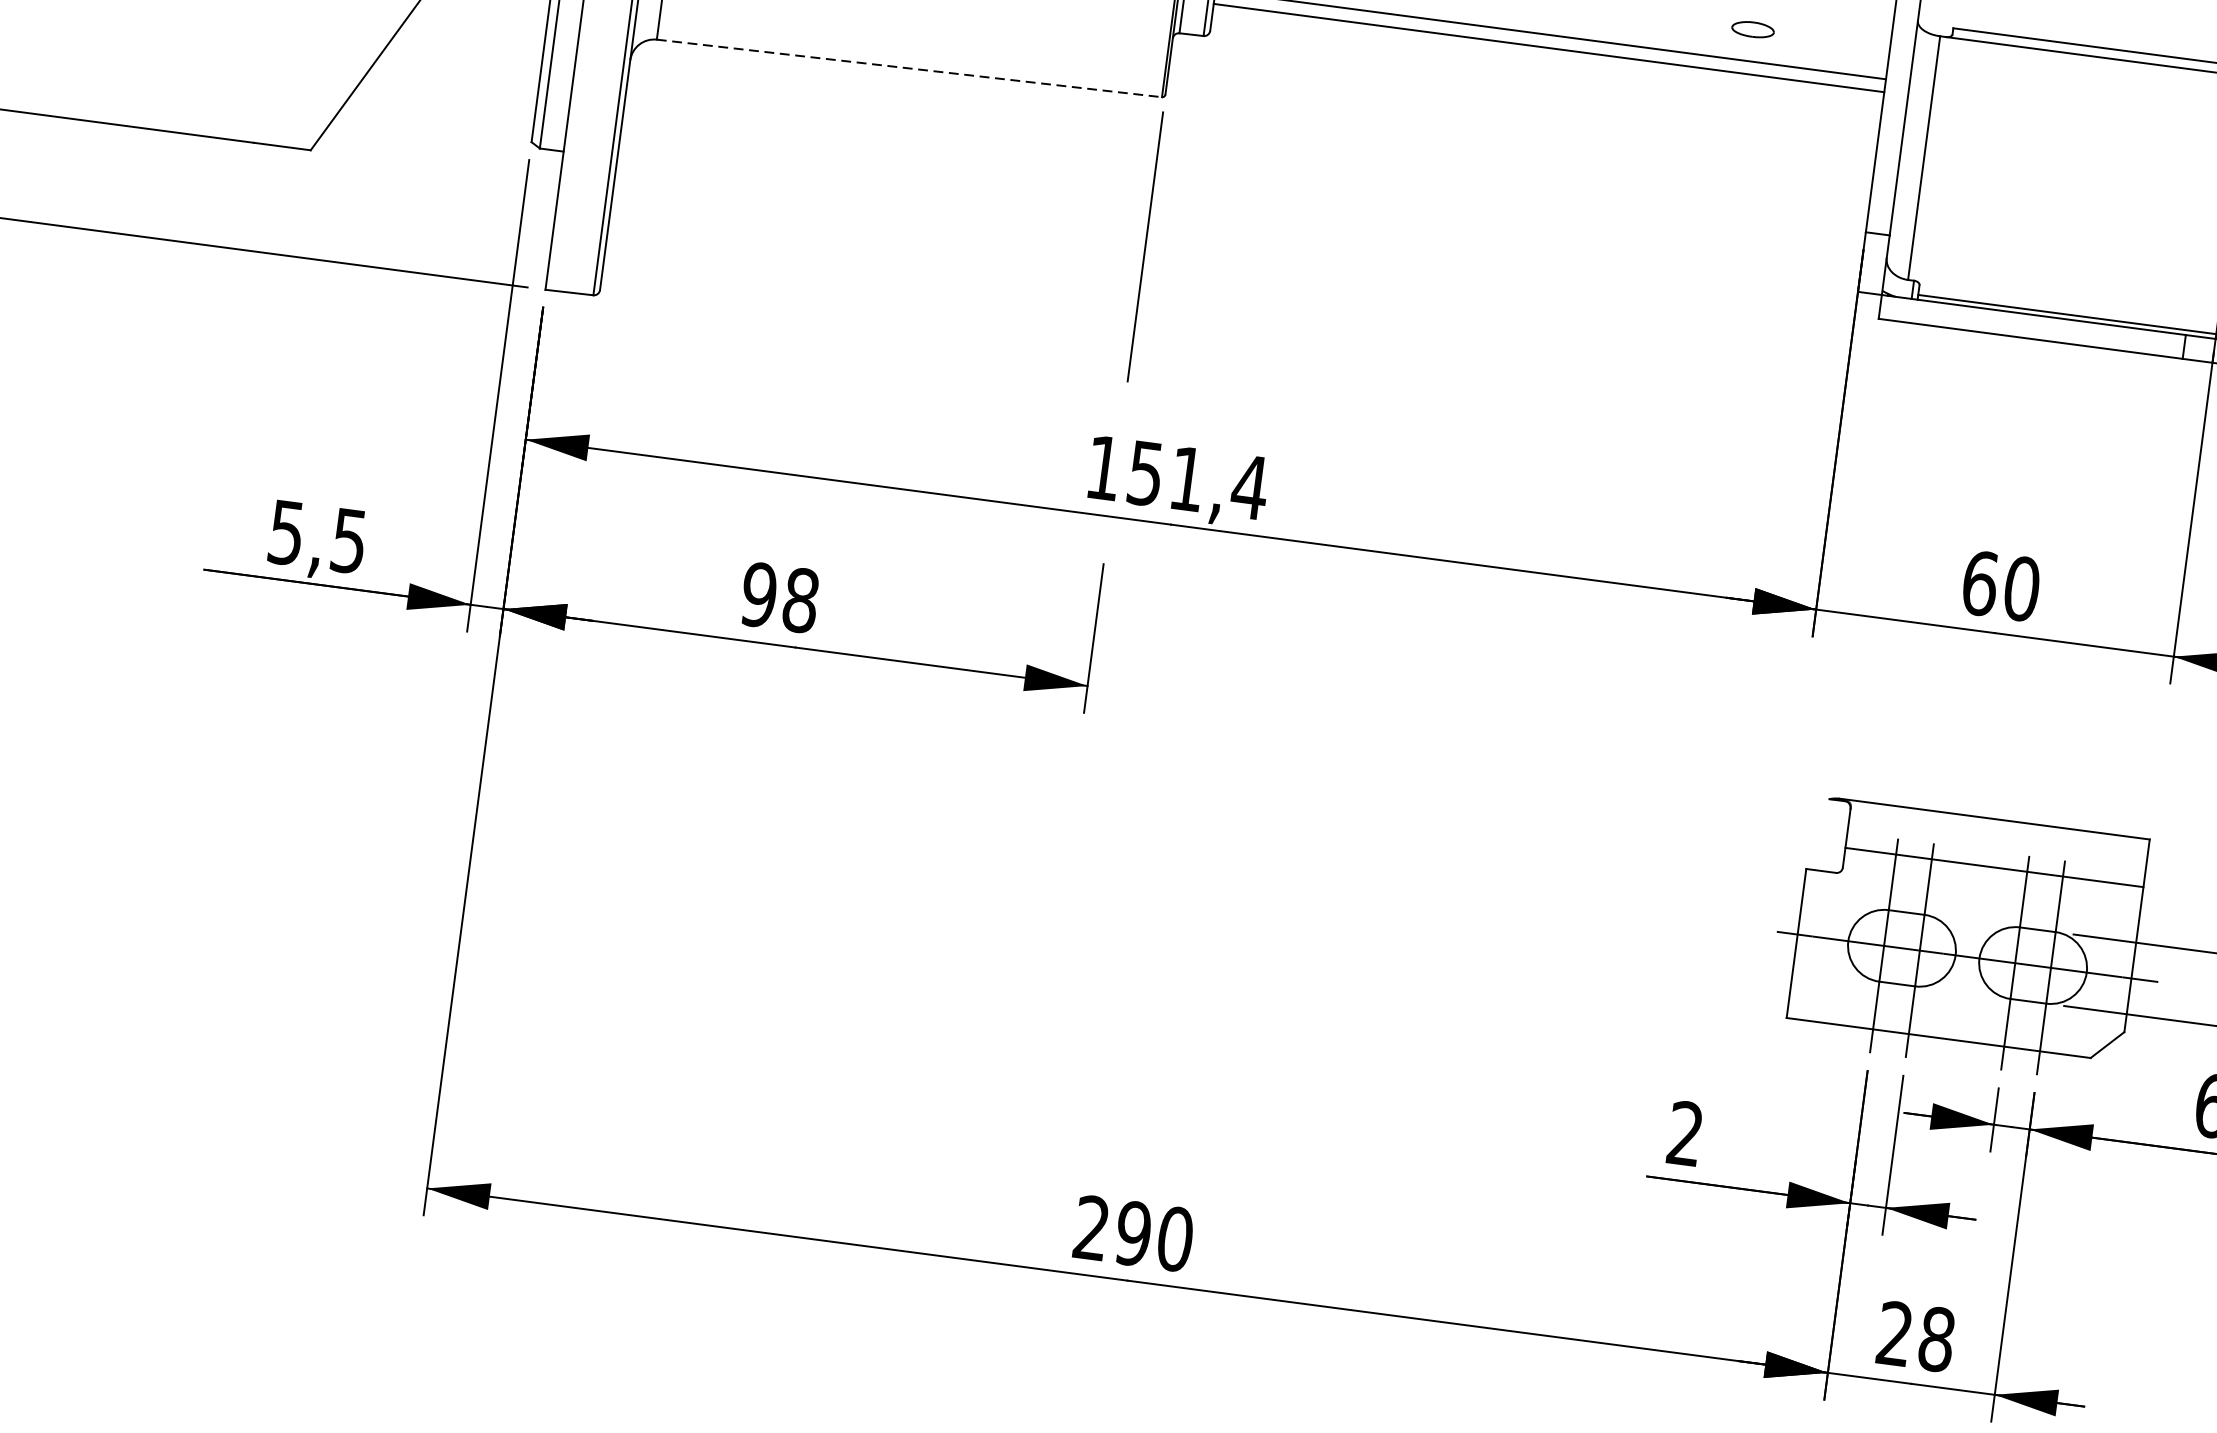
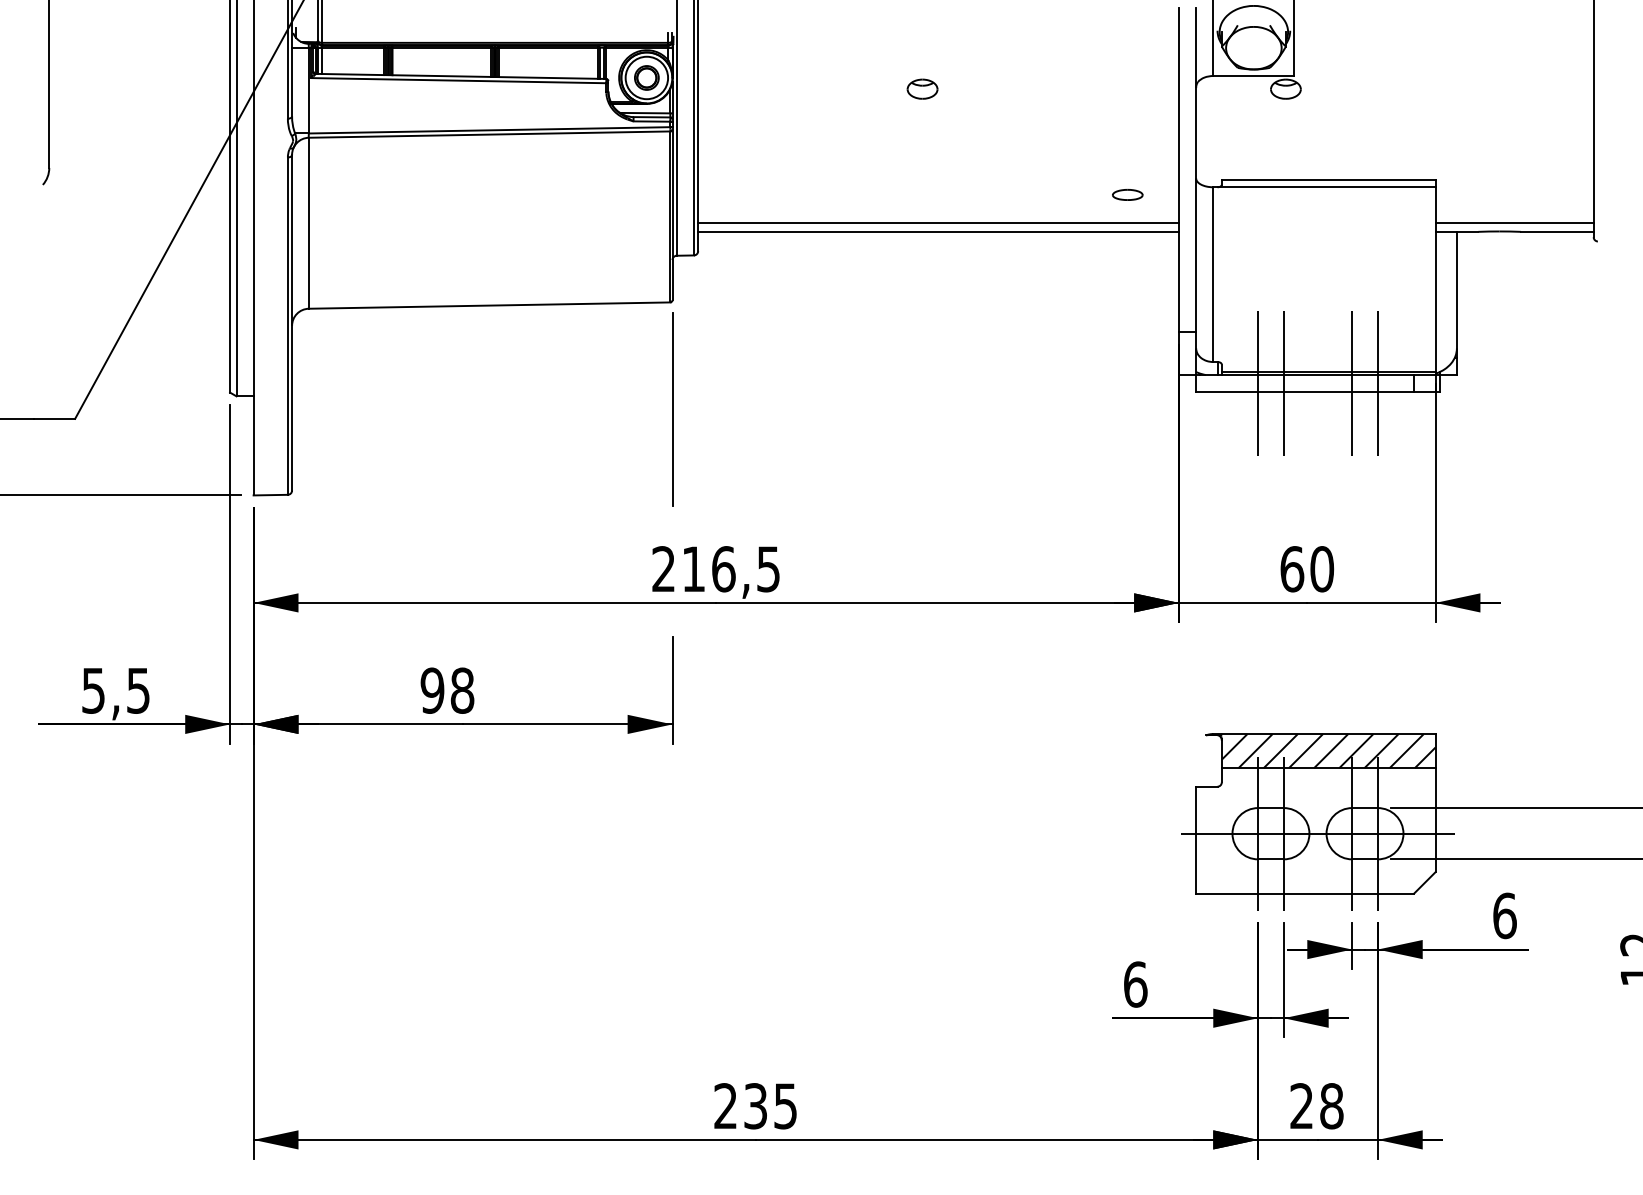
part: (1752, 28) -> (1127, 194), moved
line: (909, 68) -> (489, 305), dashed -> solid
line: (1967, 318) -> (1258, 383), added
line: (2002, 322) -> (1283, 383), added
line: (2098, 335) -> (1352, 383), added
line: (2133, 340) -> (1377, 383), added
text: (1177, 478) -> (716, 569), 151,4 -> 216,5
hatch: (1995, 844) -> (1327, 751), added
text: (1685, 1133) -> (1135, 984), 2 -> 6
text: (1154, 1236) -> (770, 1106), 290 -> 235

